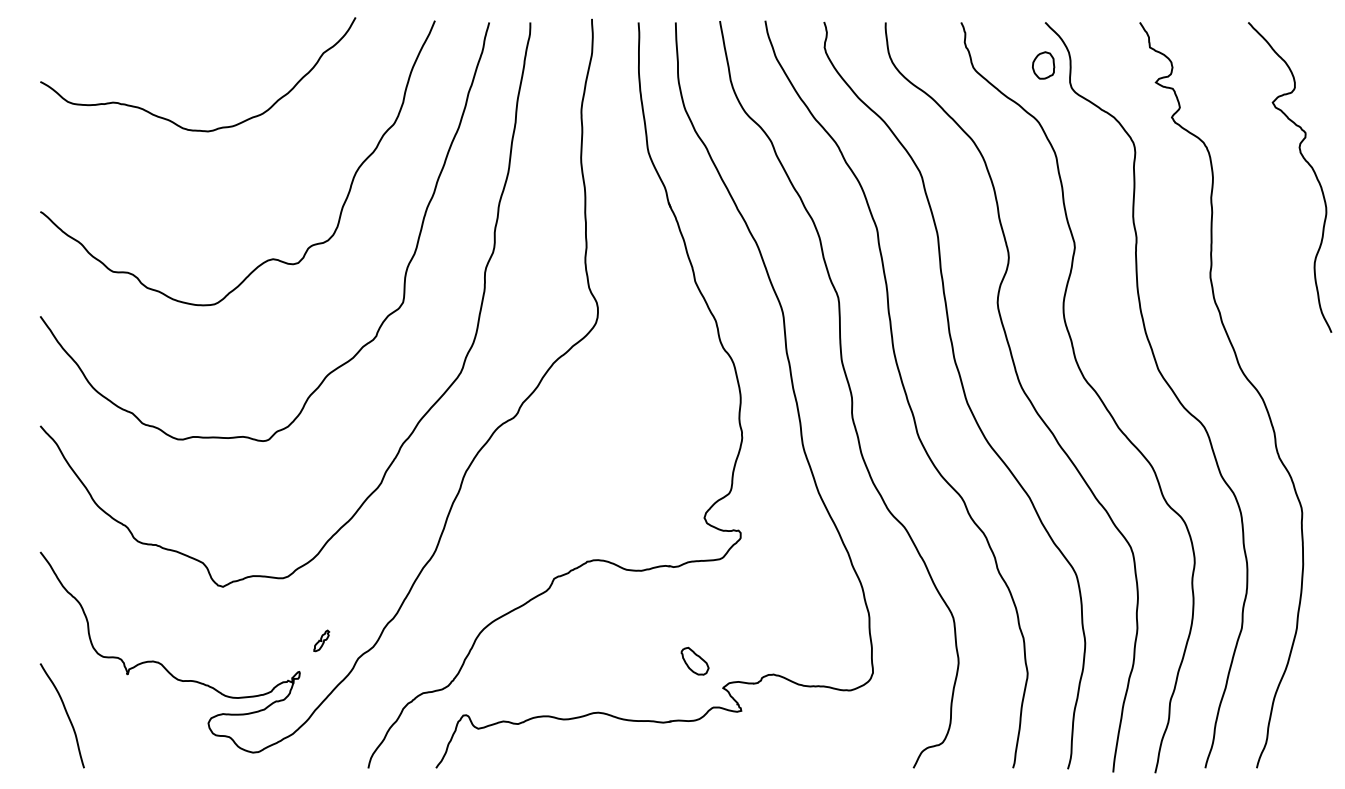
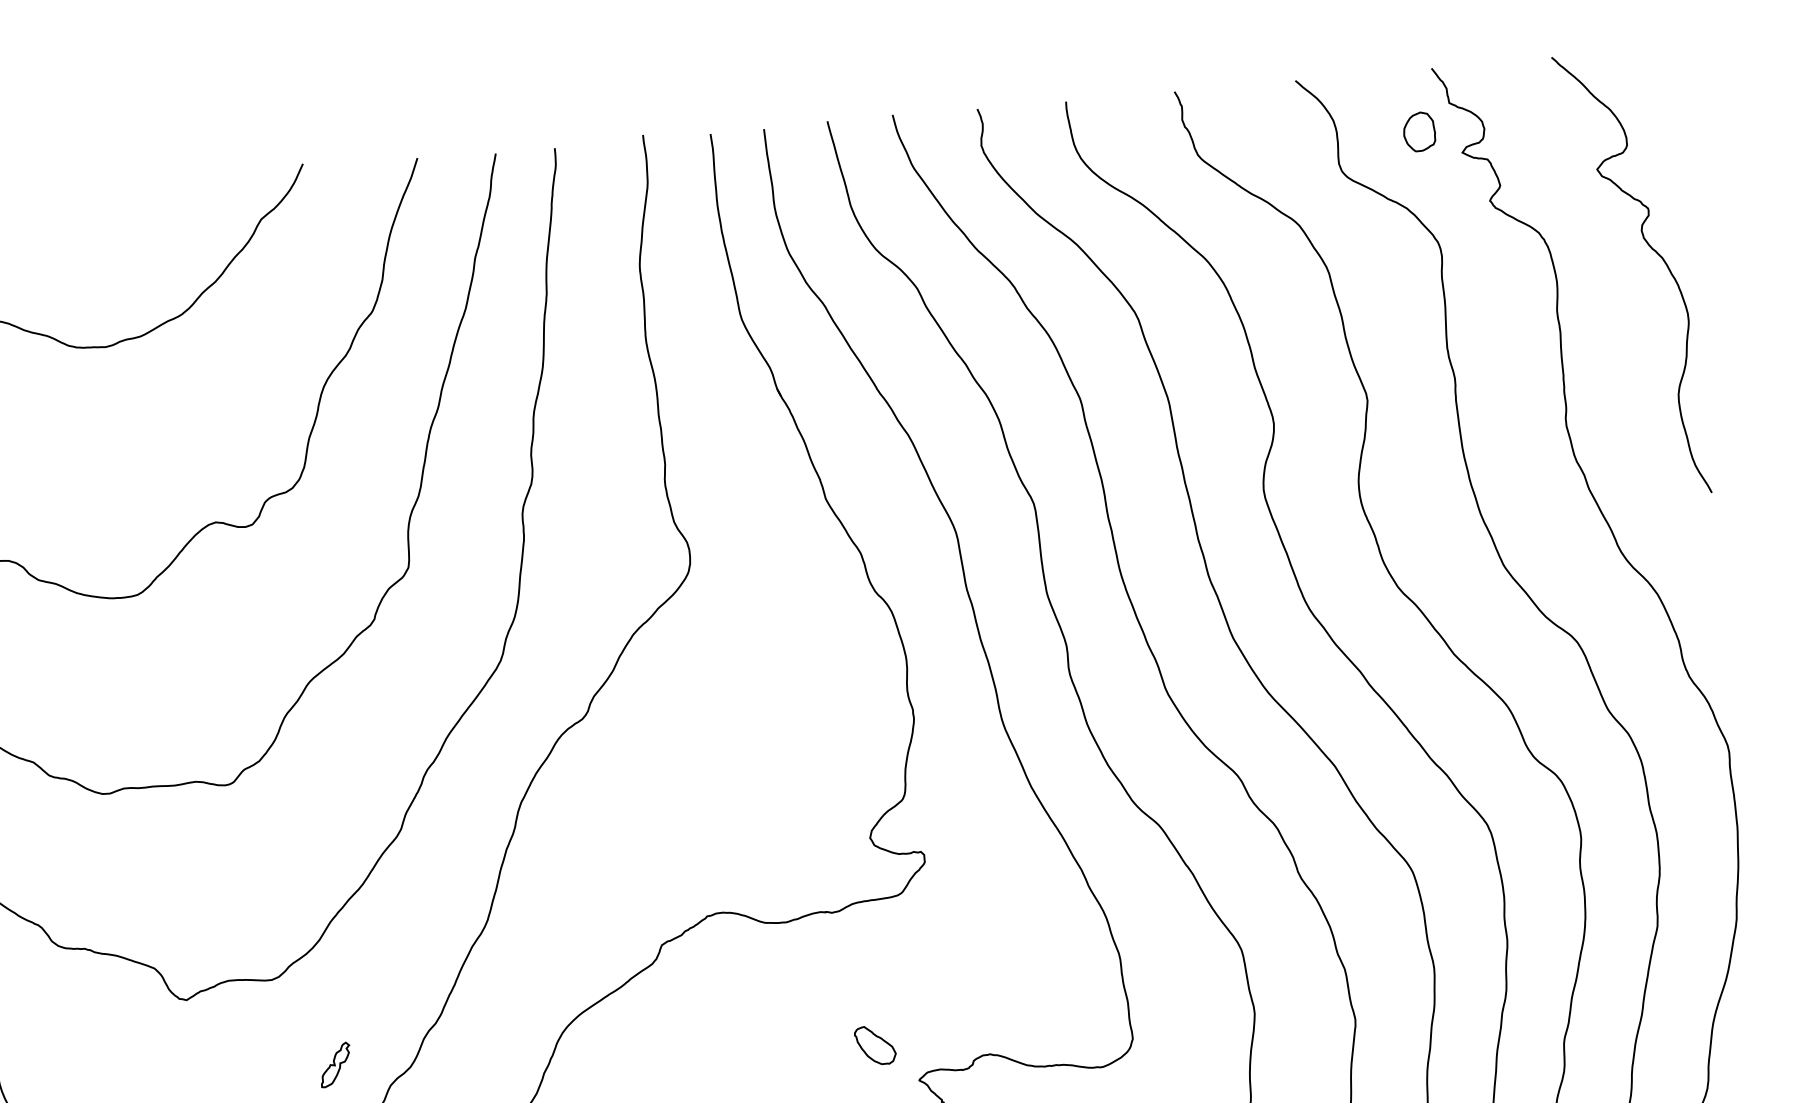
part: (1043, 65) -> (1419, 131), moved
curve: (1305, 161) -> (1651, 249), moved
part: (321, 640) -> (335, 1064), size x1.43

